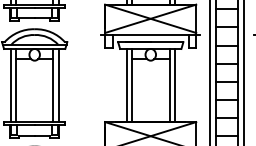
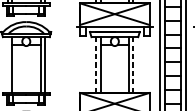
line: (10, 85) -> (7, 65), removed
line: (126, 85) -> (96, 65), solid -> dashed
line: (174, 85) -> (132, 65), solid -> dashed

